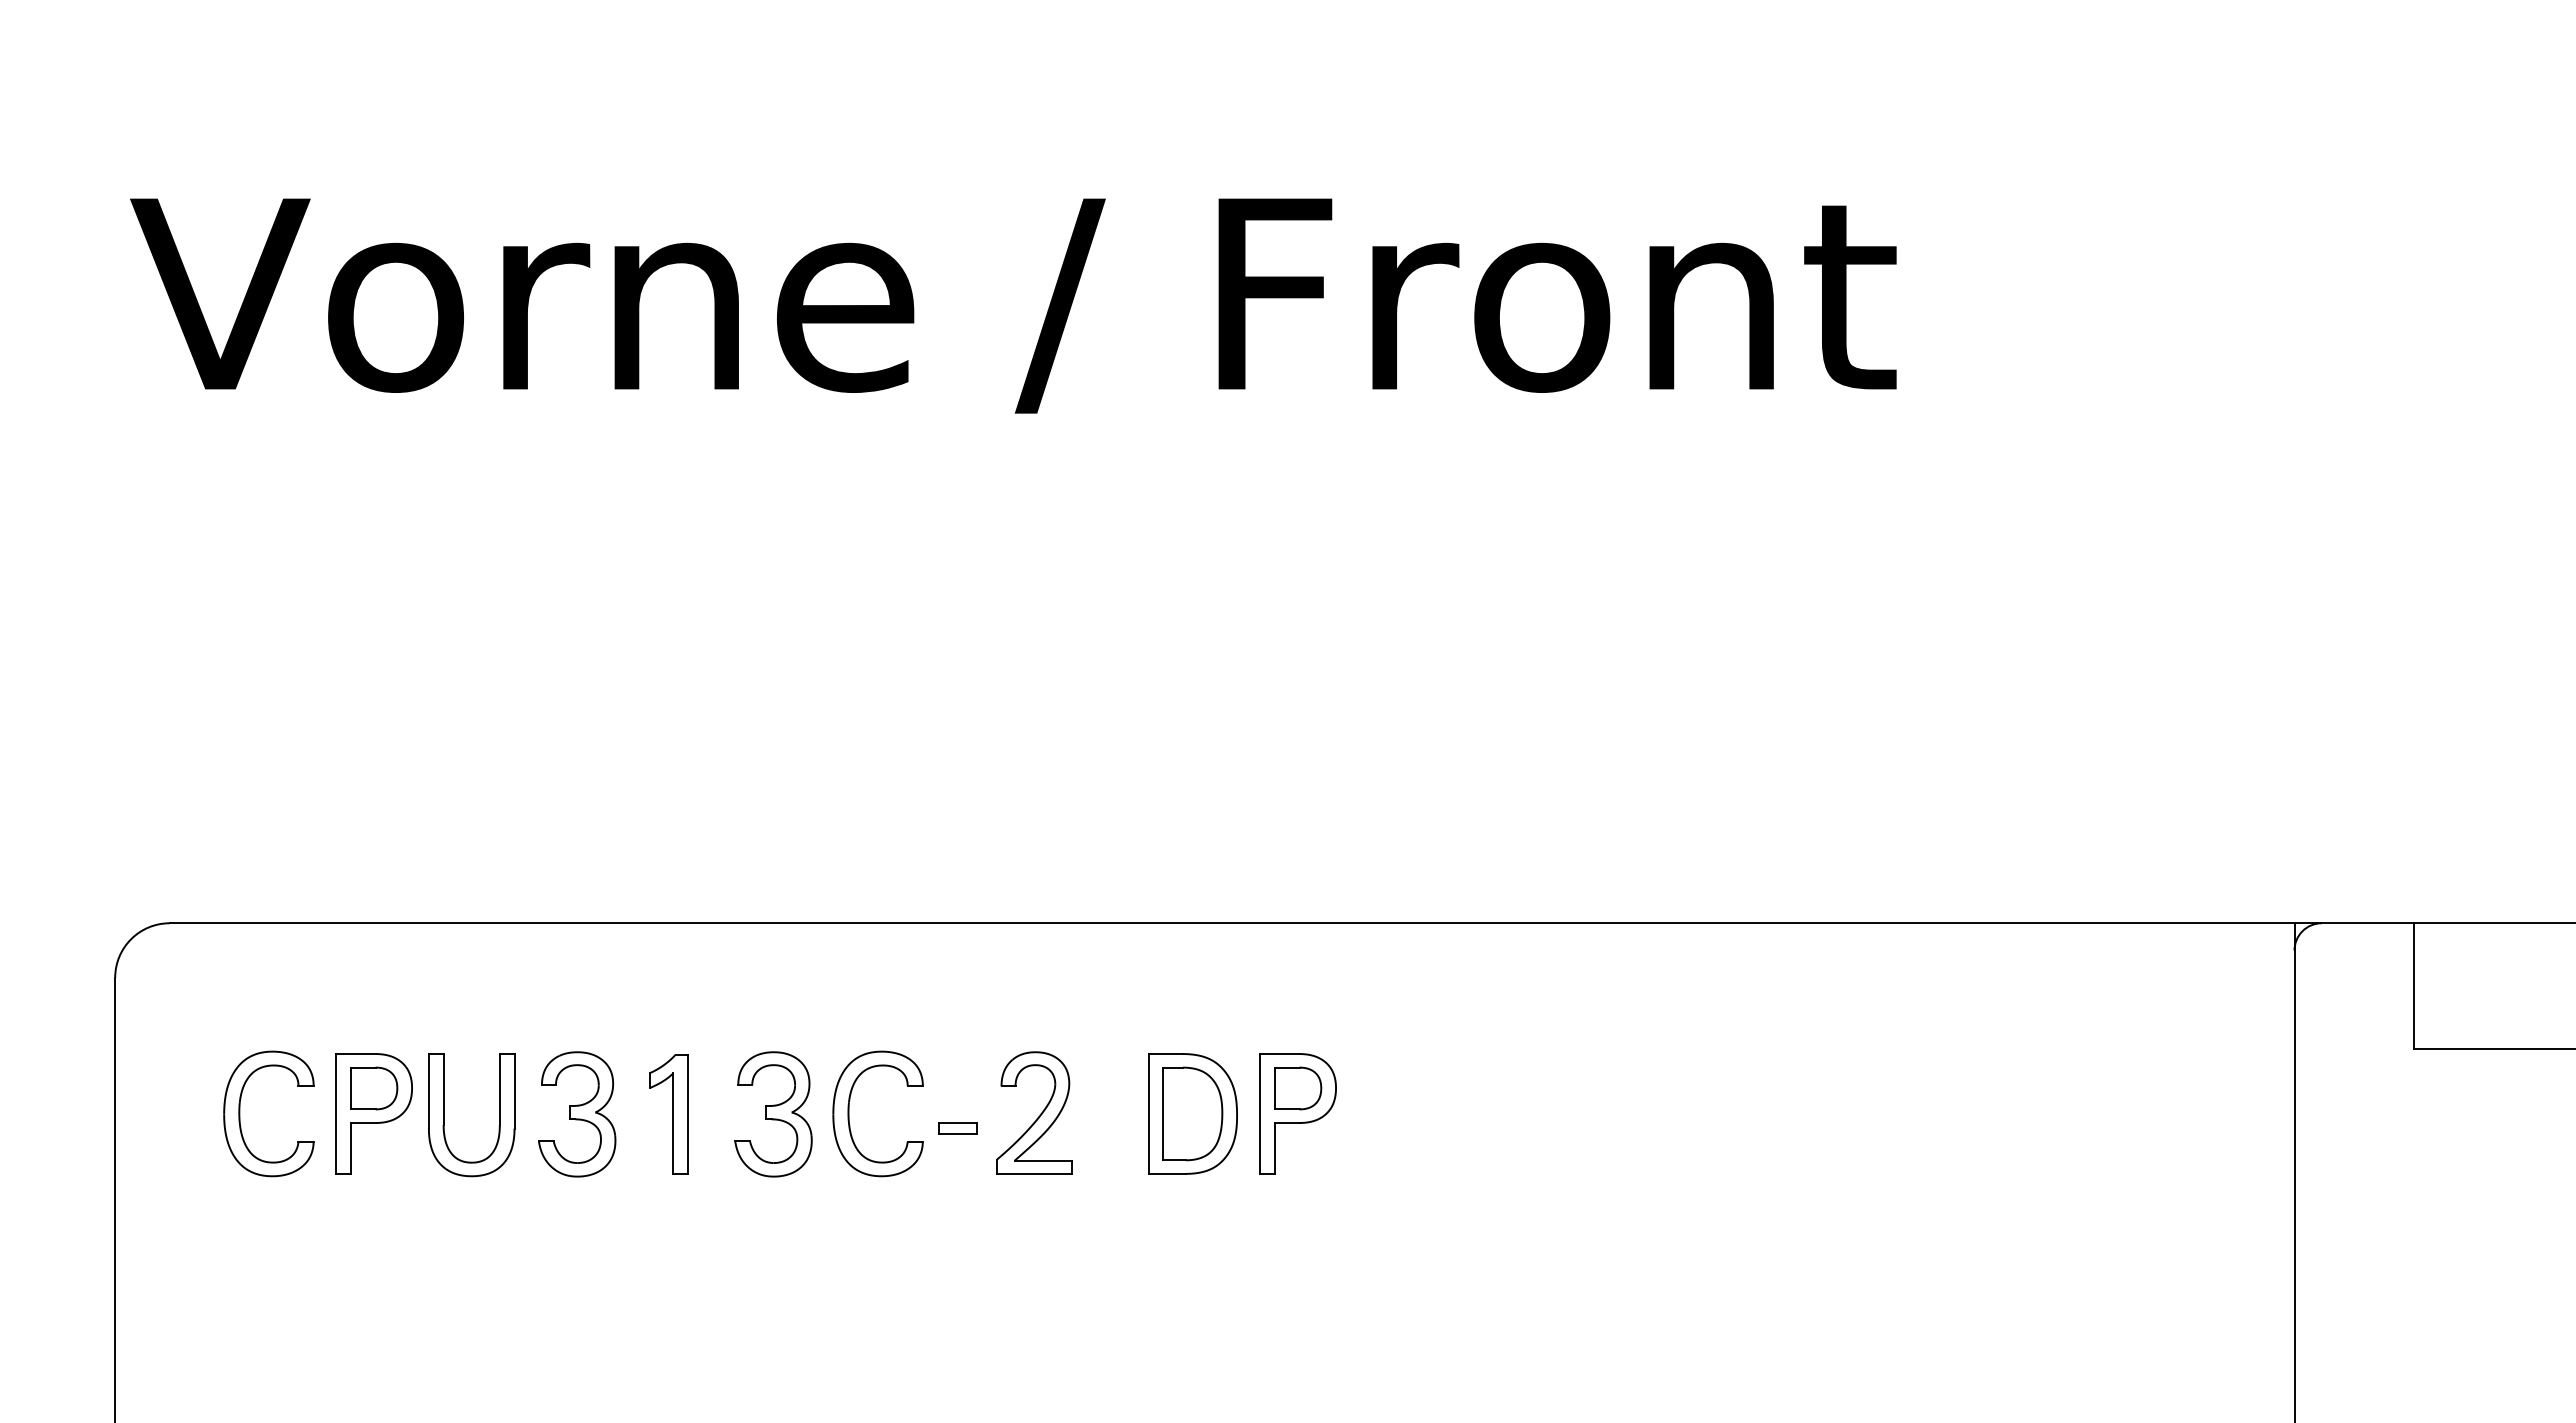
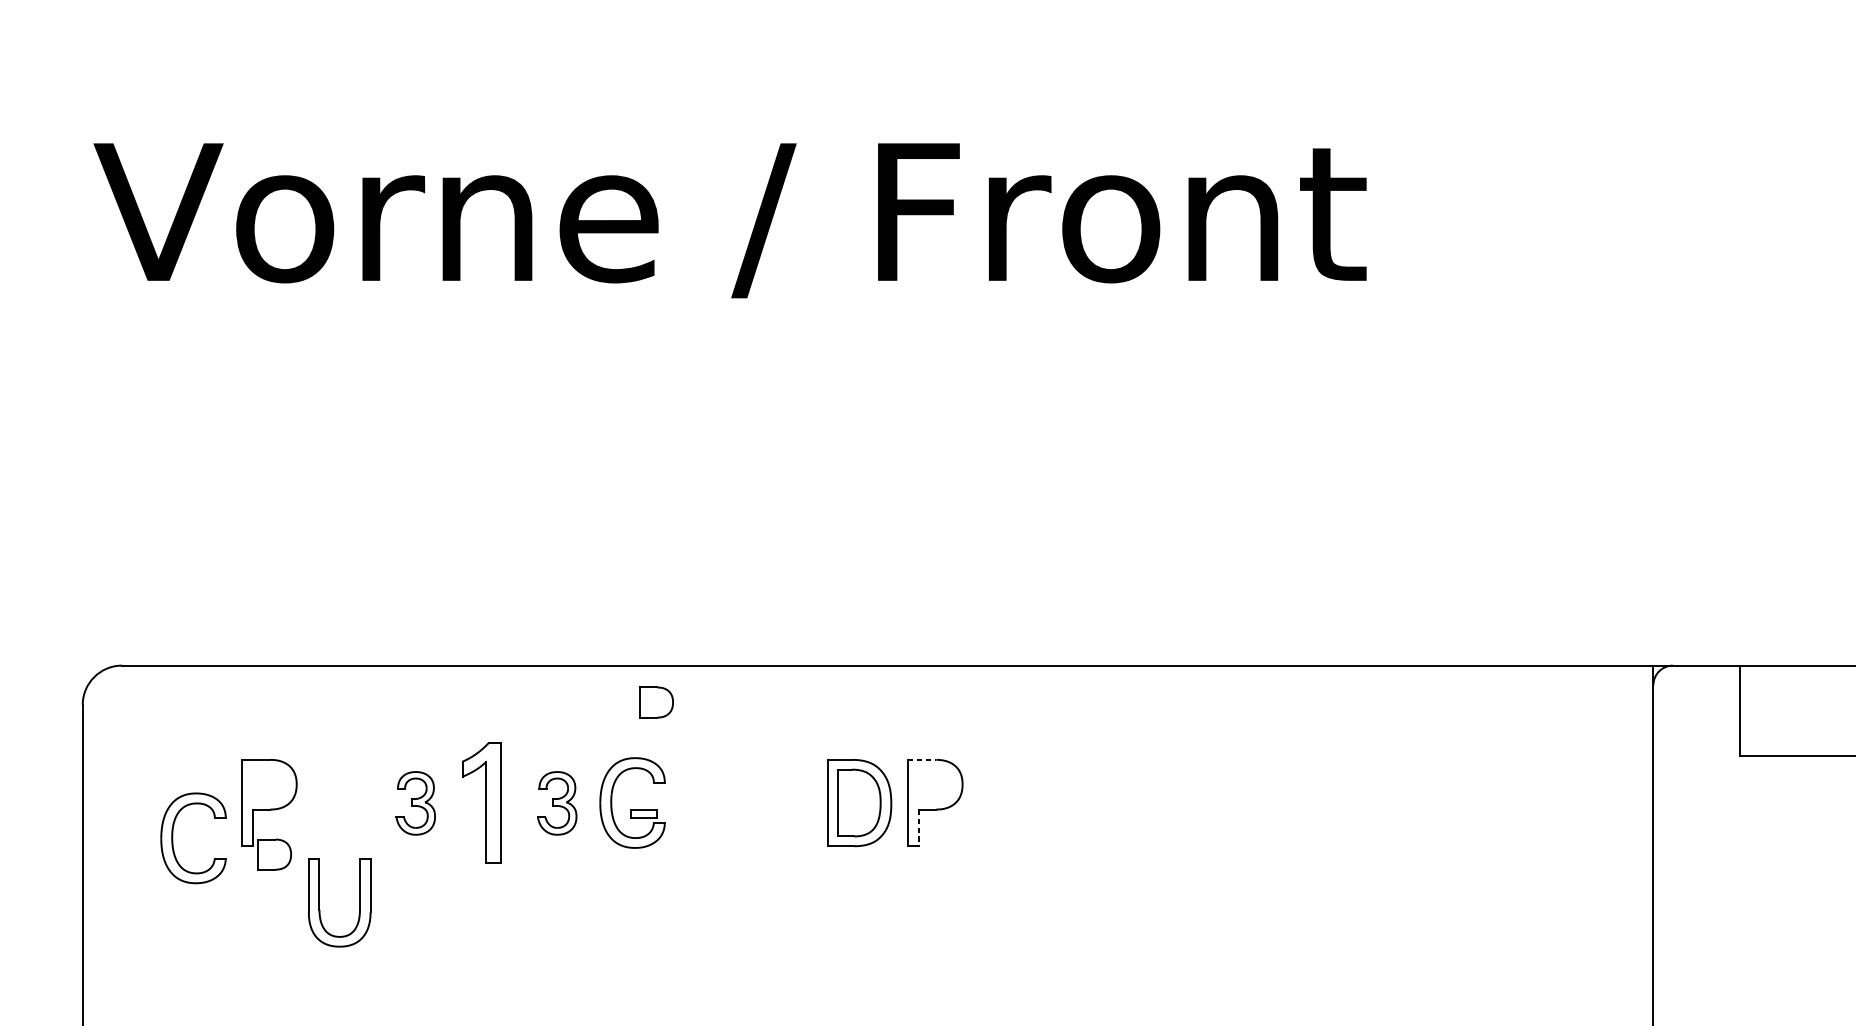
line: (1279, 1054) -> (921, 760), solid -> dashed
part: (374, 1088) -> (274, 854), moved
part: (1298, 1088) -> (656, 702), moved
part: (1034, 1112) -> (745, 802), removed
part: (240, 1113) -> (173, 838), moved
part: (577, 1114) -> (415, 803), size x0.7
part: (668, 1114) -> (481, 803), size x1.4
part: (773, 1114) -> (557, 803), size x0.7
part: (444, 1115) -> (320, 902), moved
part: (957, 1128) -> (643, 813), moved
line: (1275, 1148) -> (918, 827), solid -> dashed

